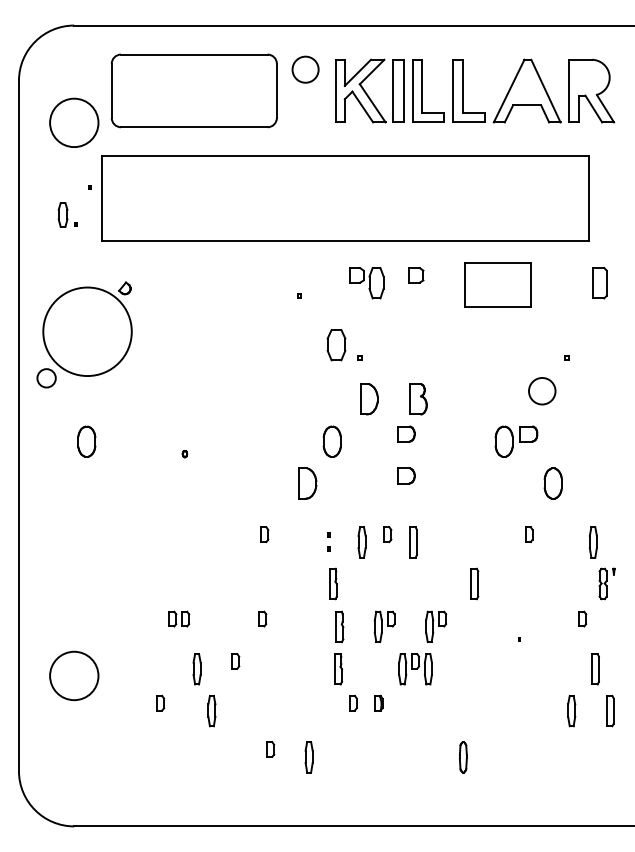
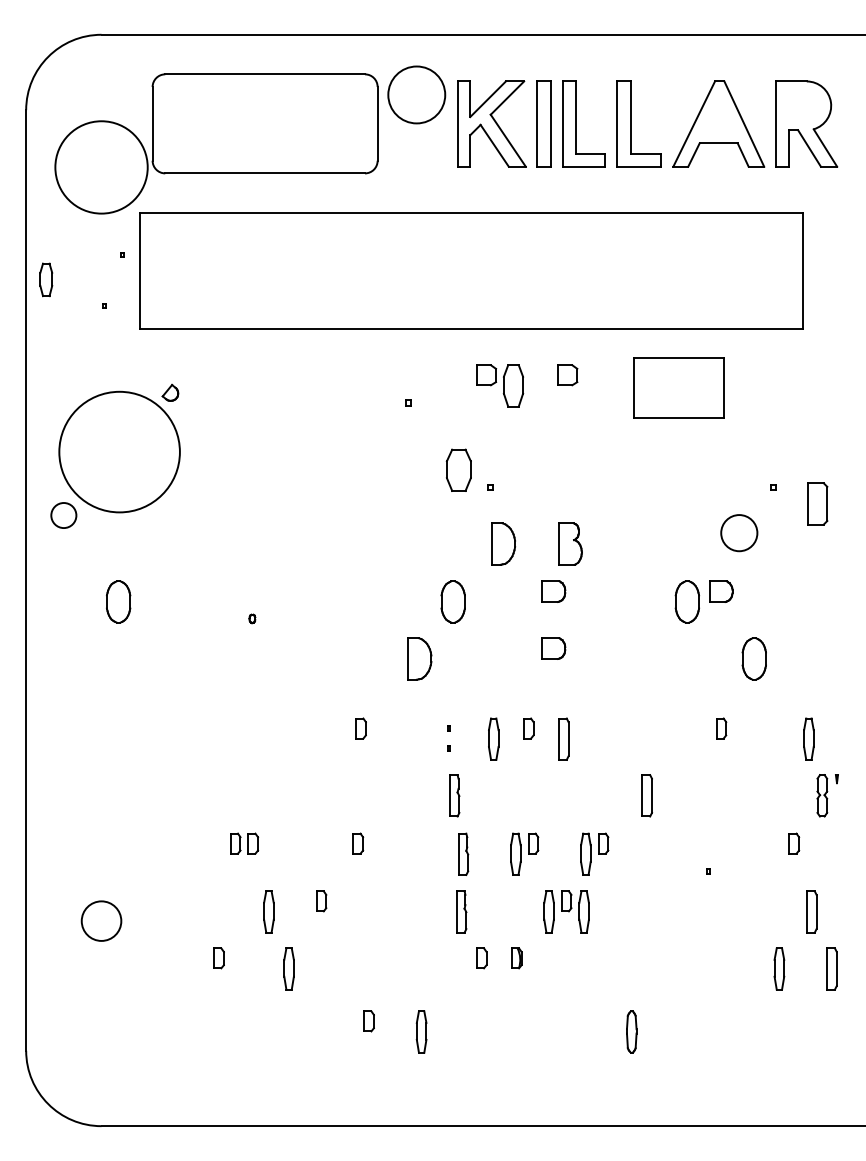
circle: (305, 69) -> (416, 94), size x1.6
circle: (74, 122) -> (101, 167), size x1.4
part: (63, 214) -> (46, 279), moved
part: (599, 282) -> (817, 503), moved
circle: (74, 676) -> (101, 921), size x0.6

